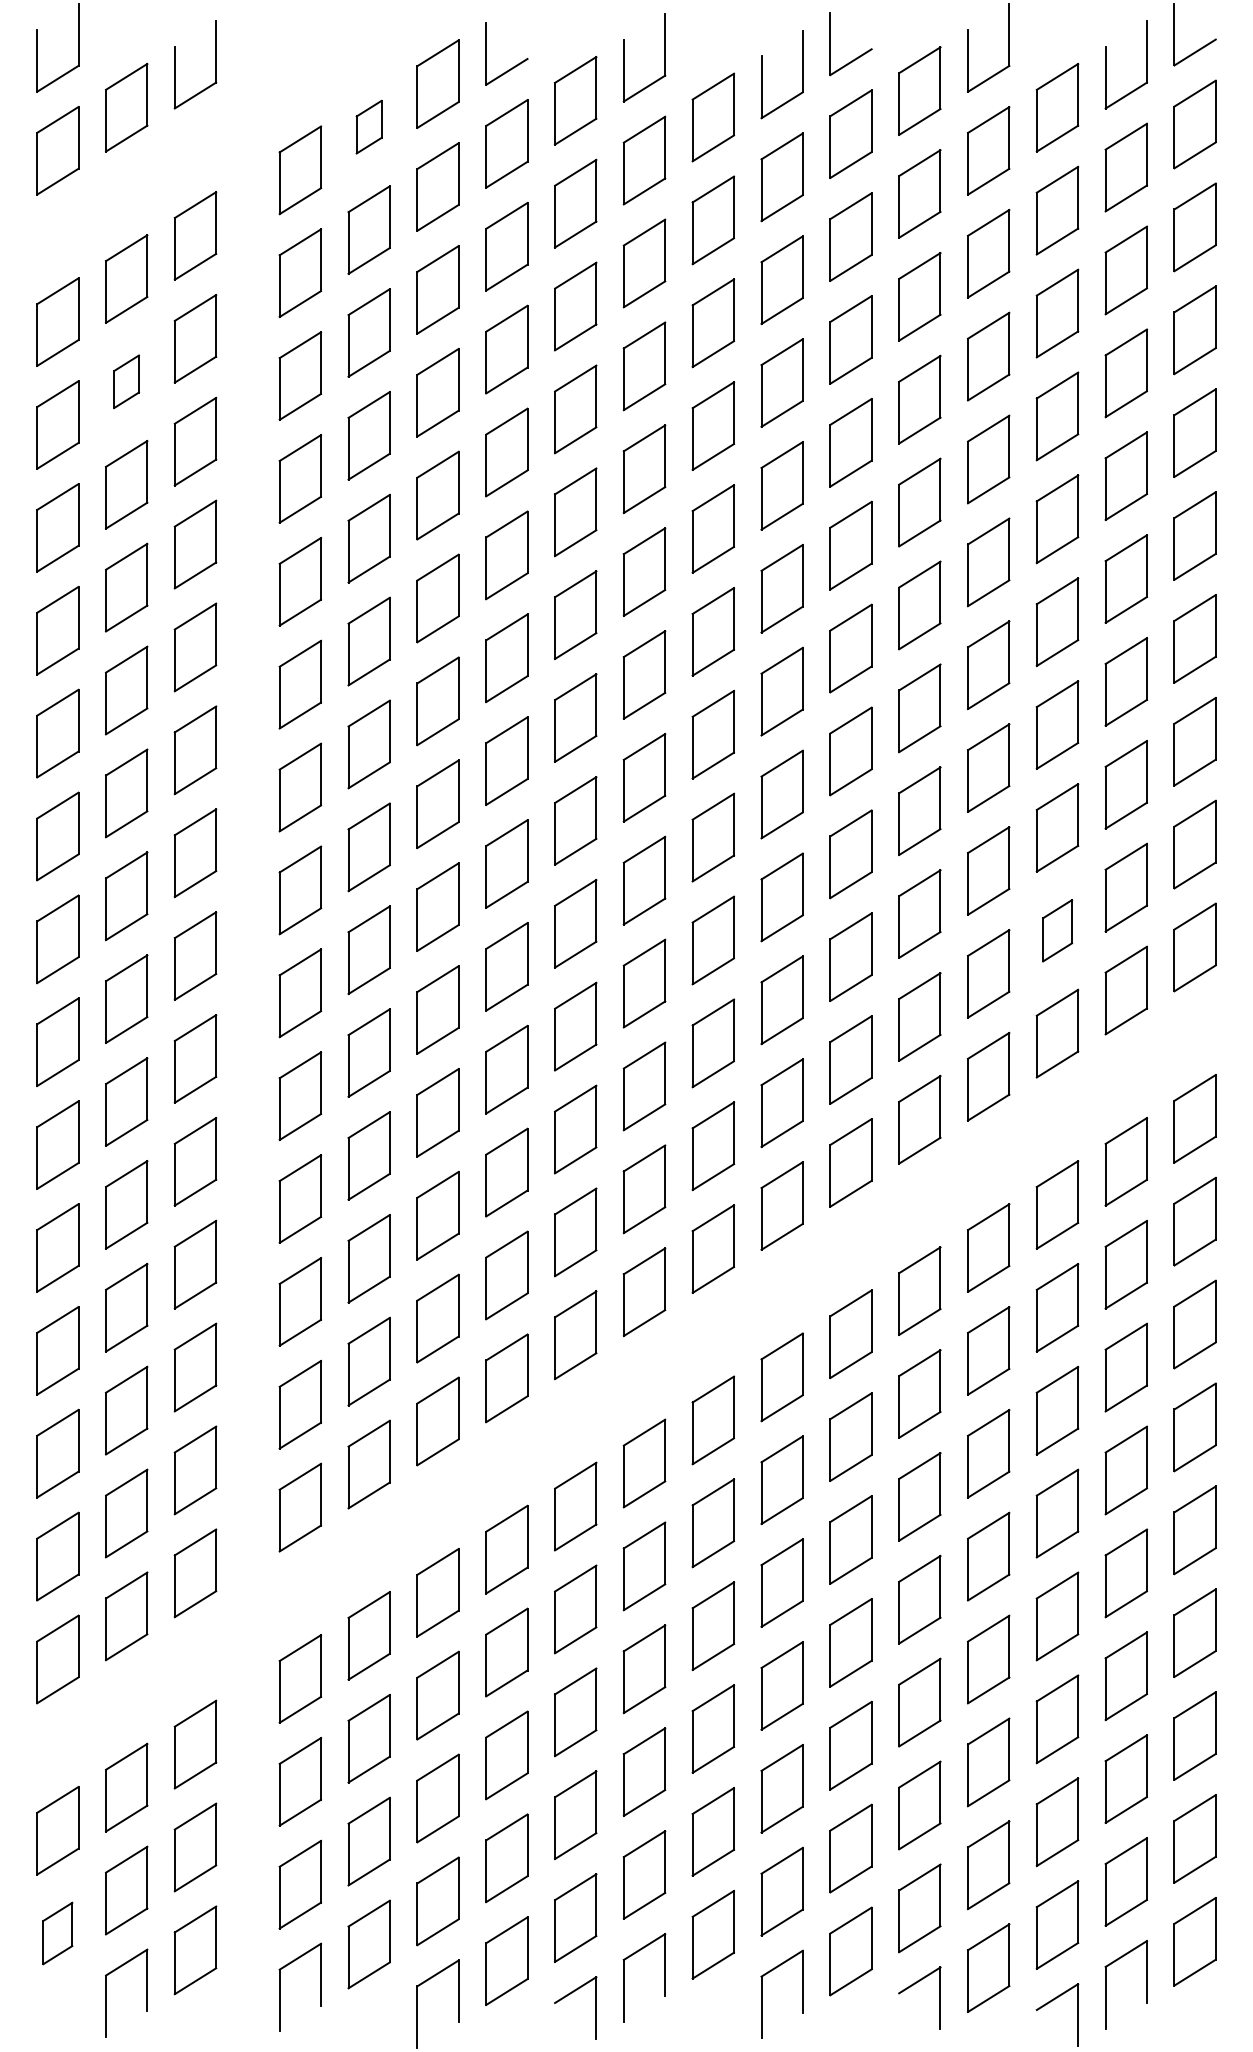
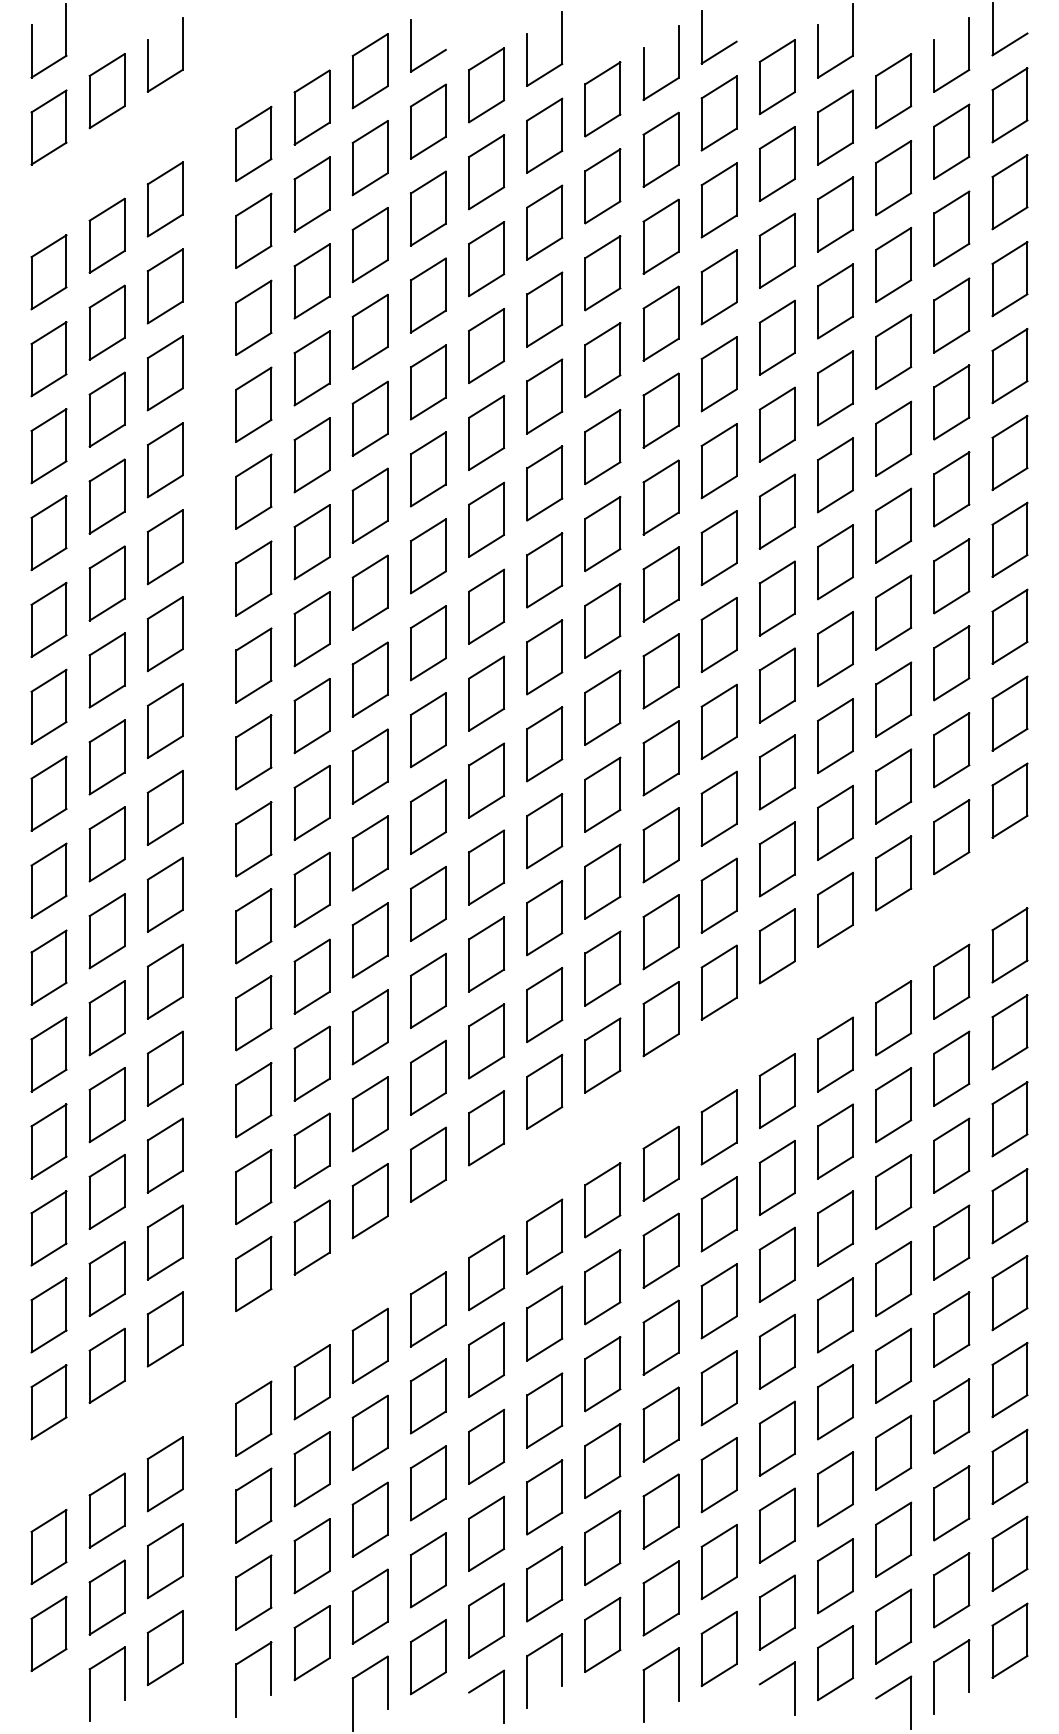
part: (368, 127) -> (311, 107), size x1.67
part: (125, 381) -> (106, 322), size x1.67
part: (1057, 930) -> (893, 786), size x1.43
part: (57, 1933) -> (48, 1633), size x1.43

